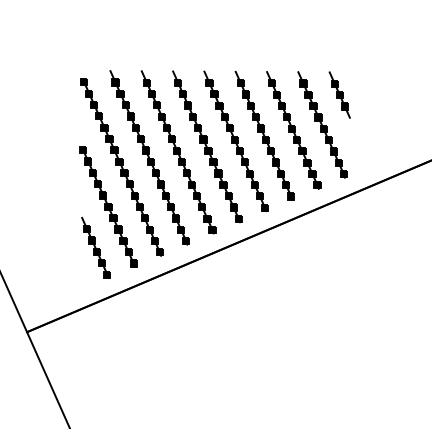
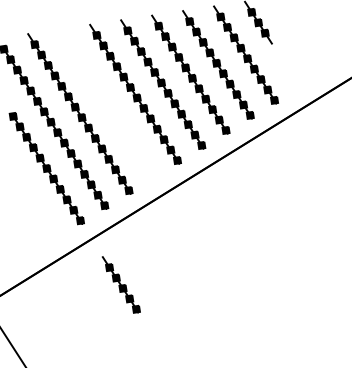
part: (178, 152) -> (107, 104), removed
part: (95, 247) -> (120, 284), moved

